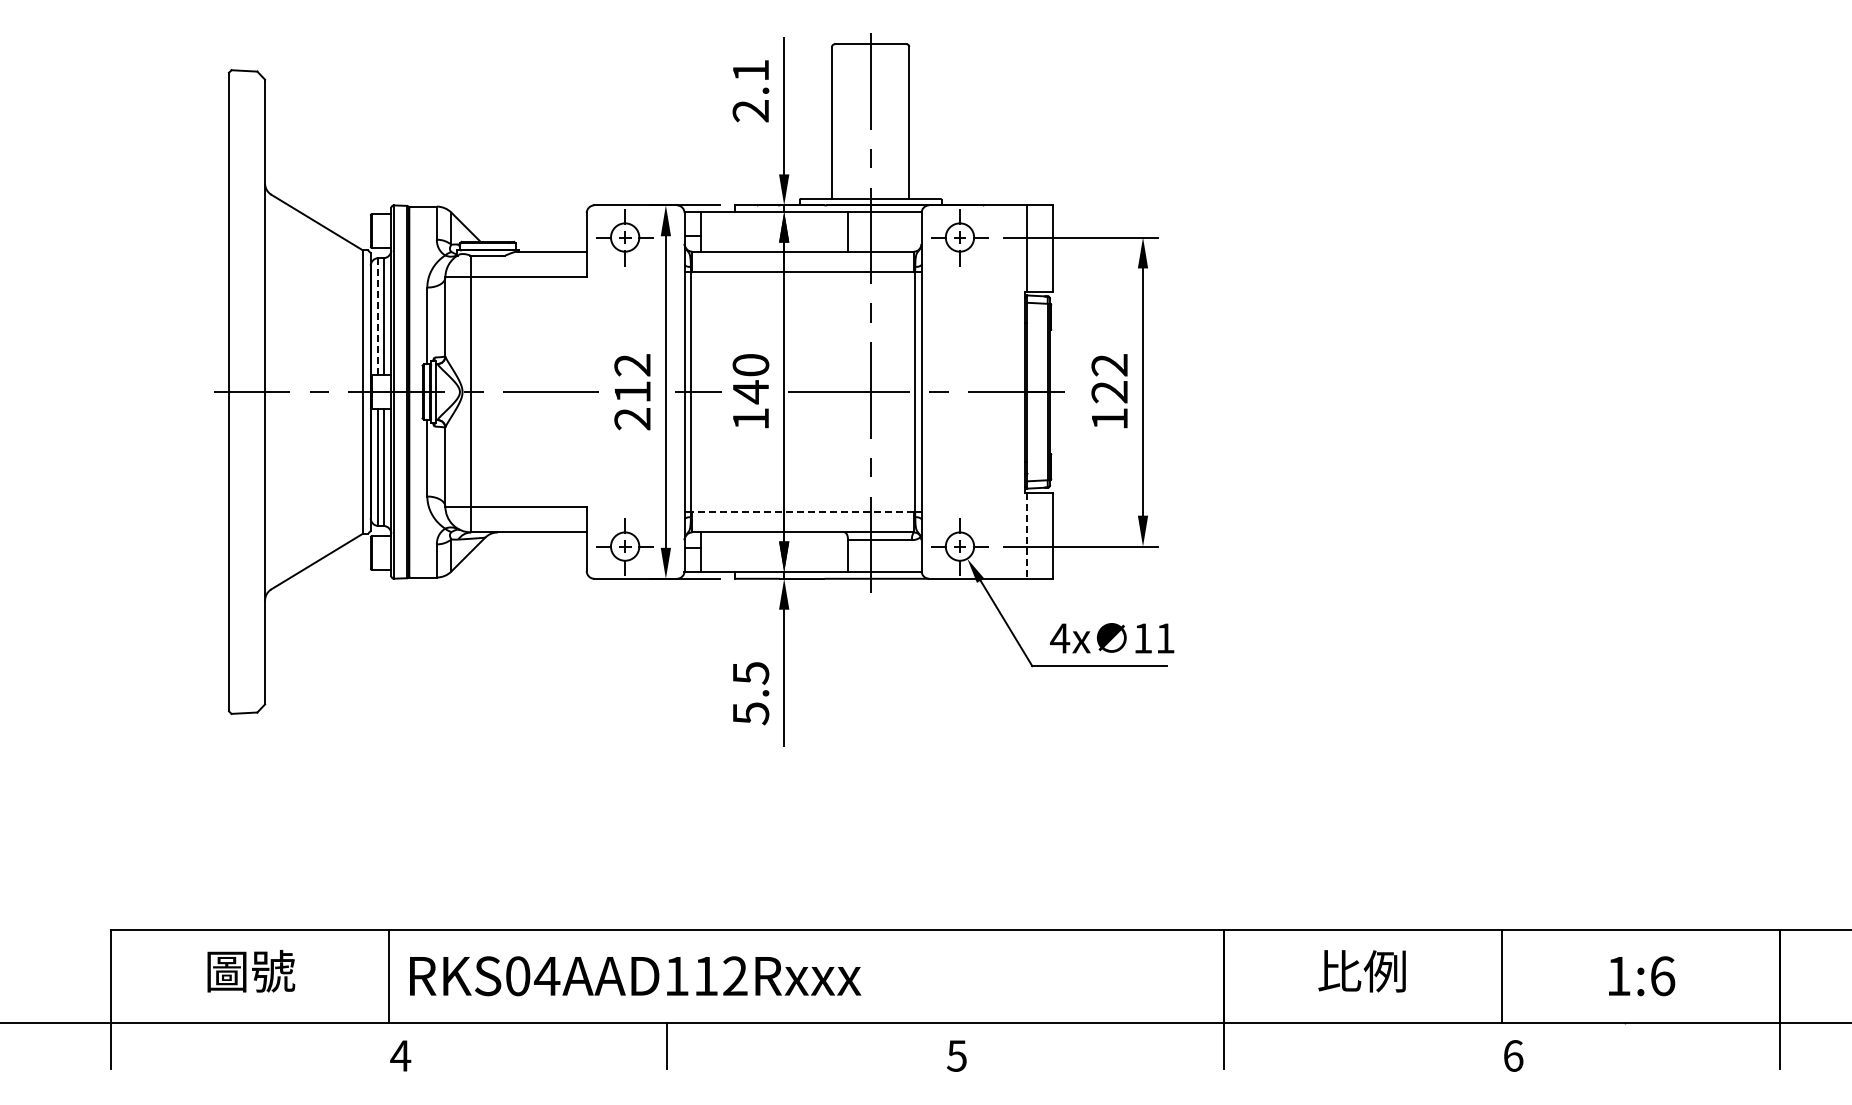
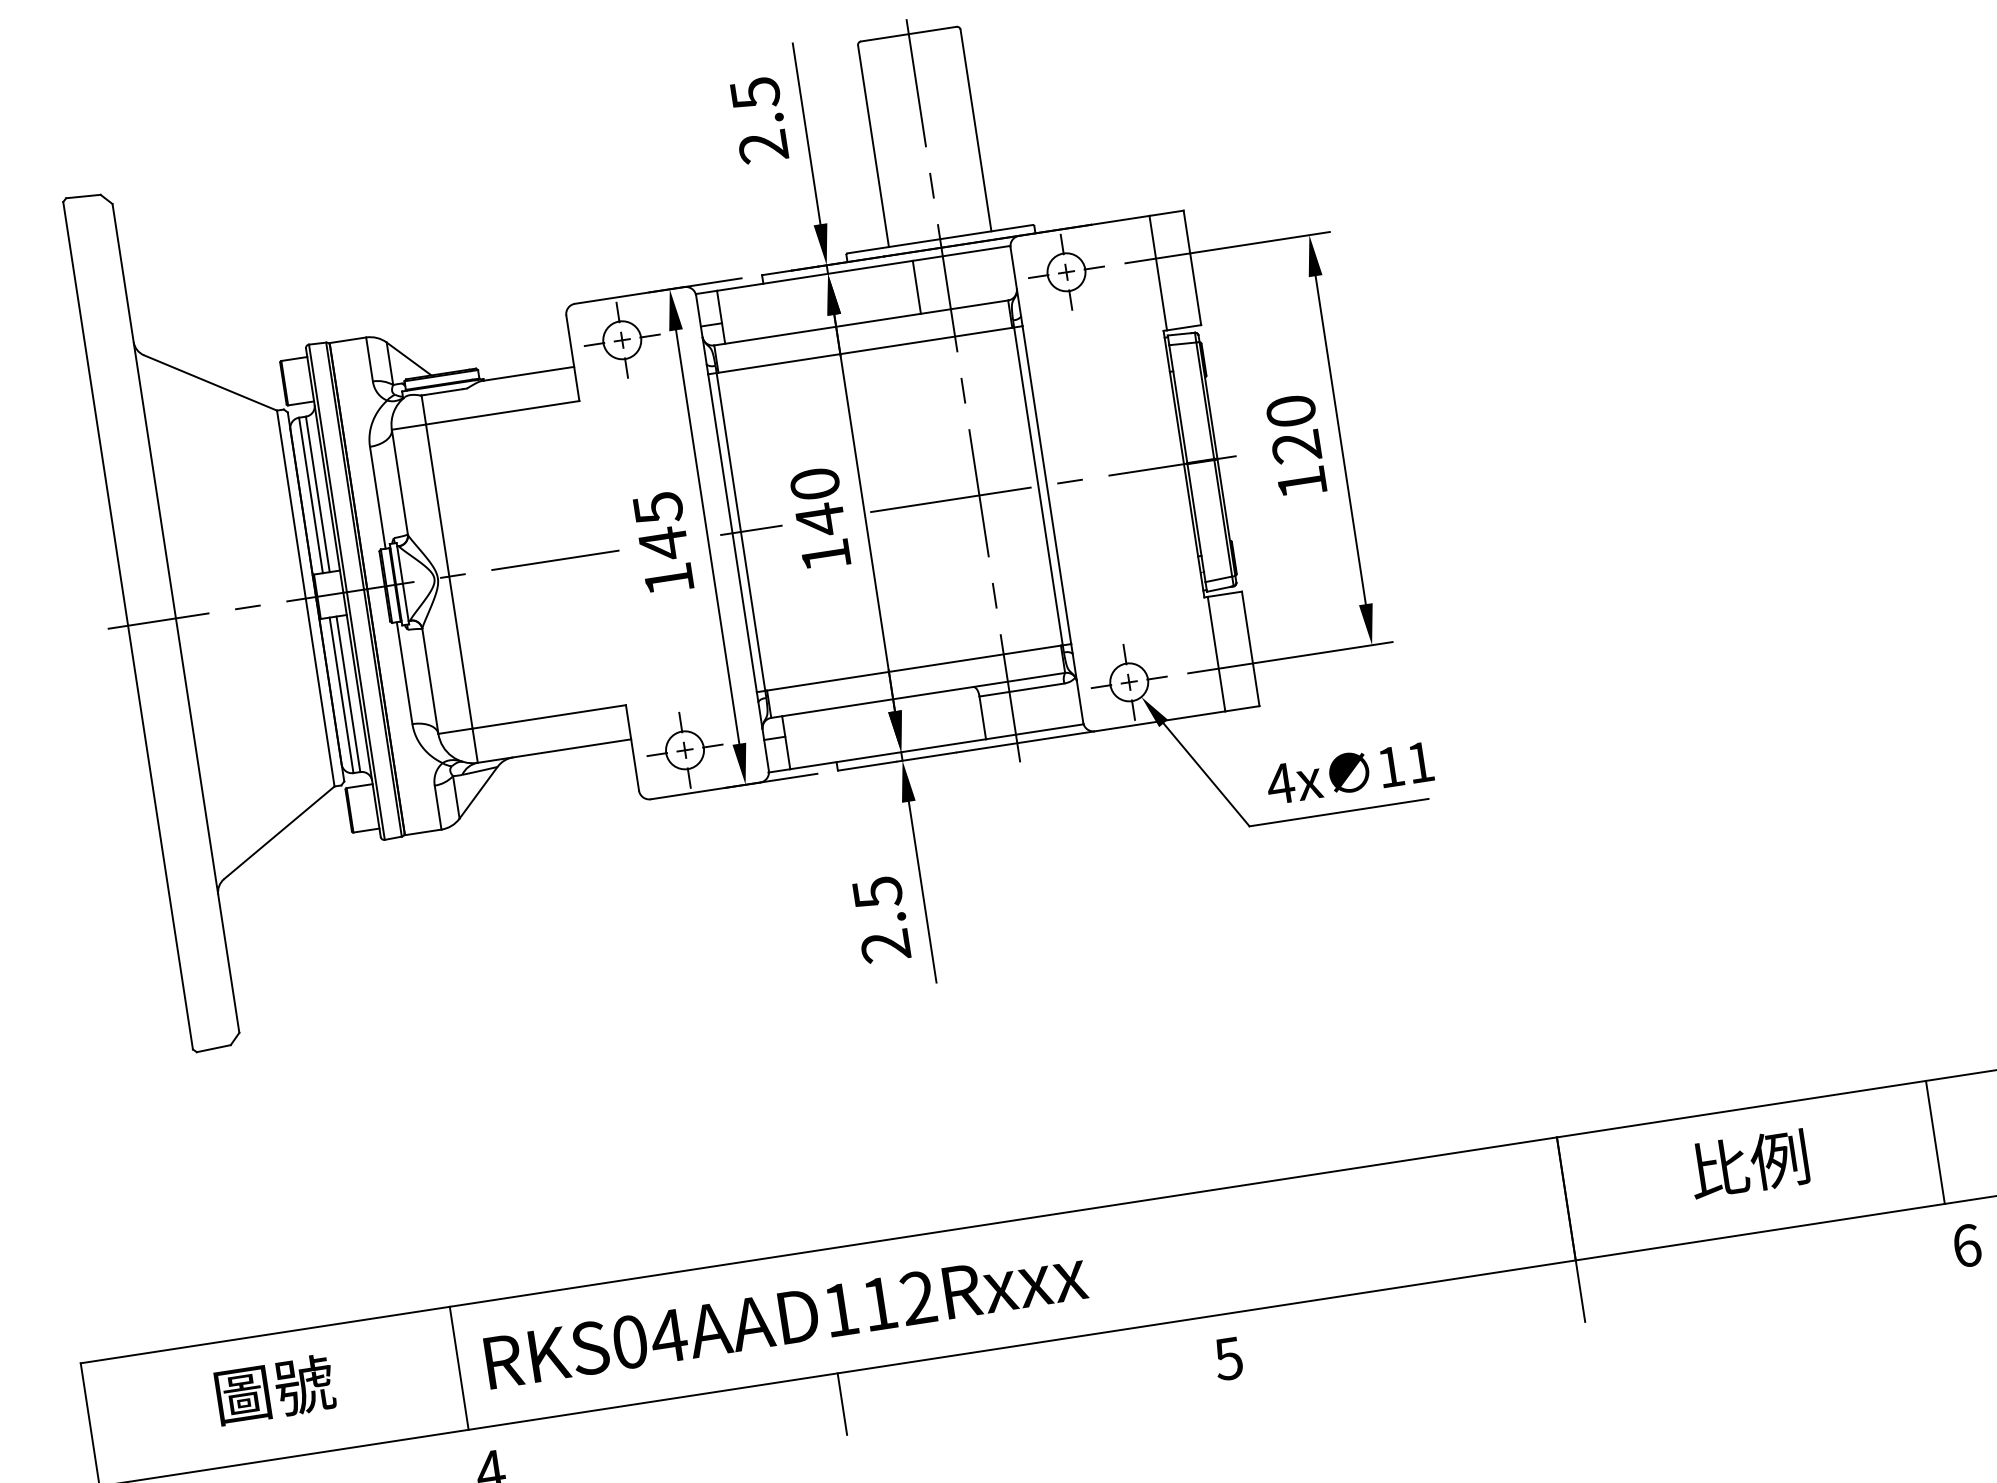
text: (751, 70) -> (755, 93), 2.1 -> 2.5
line: (378, 316) -> (311, 495), dashed -> solid
text: (1109, 365) -> (1290, 411), 122 -> 120
text: (632, 392) -> (663, 544), 212 -> 145
line: (803, 511) -> (914, 667), dashed -> solid
line: (1027, 536) -> (1216, 655), dashed -> solid
text: (750, 713) -> (885, 946), 5.5 -> 2.5

